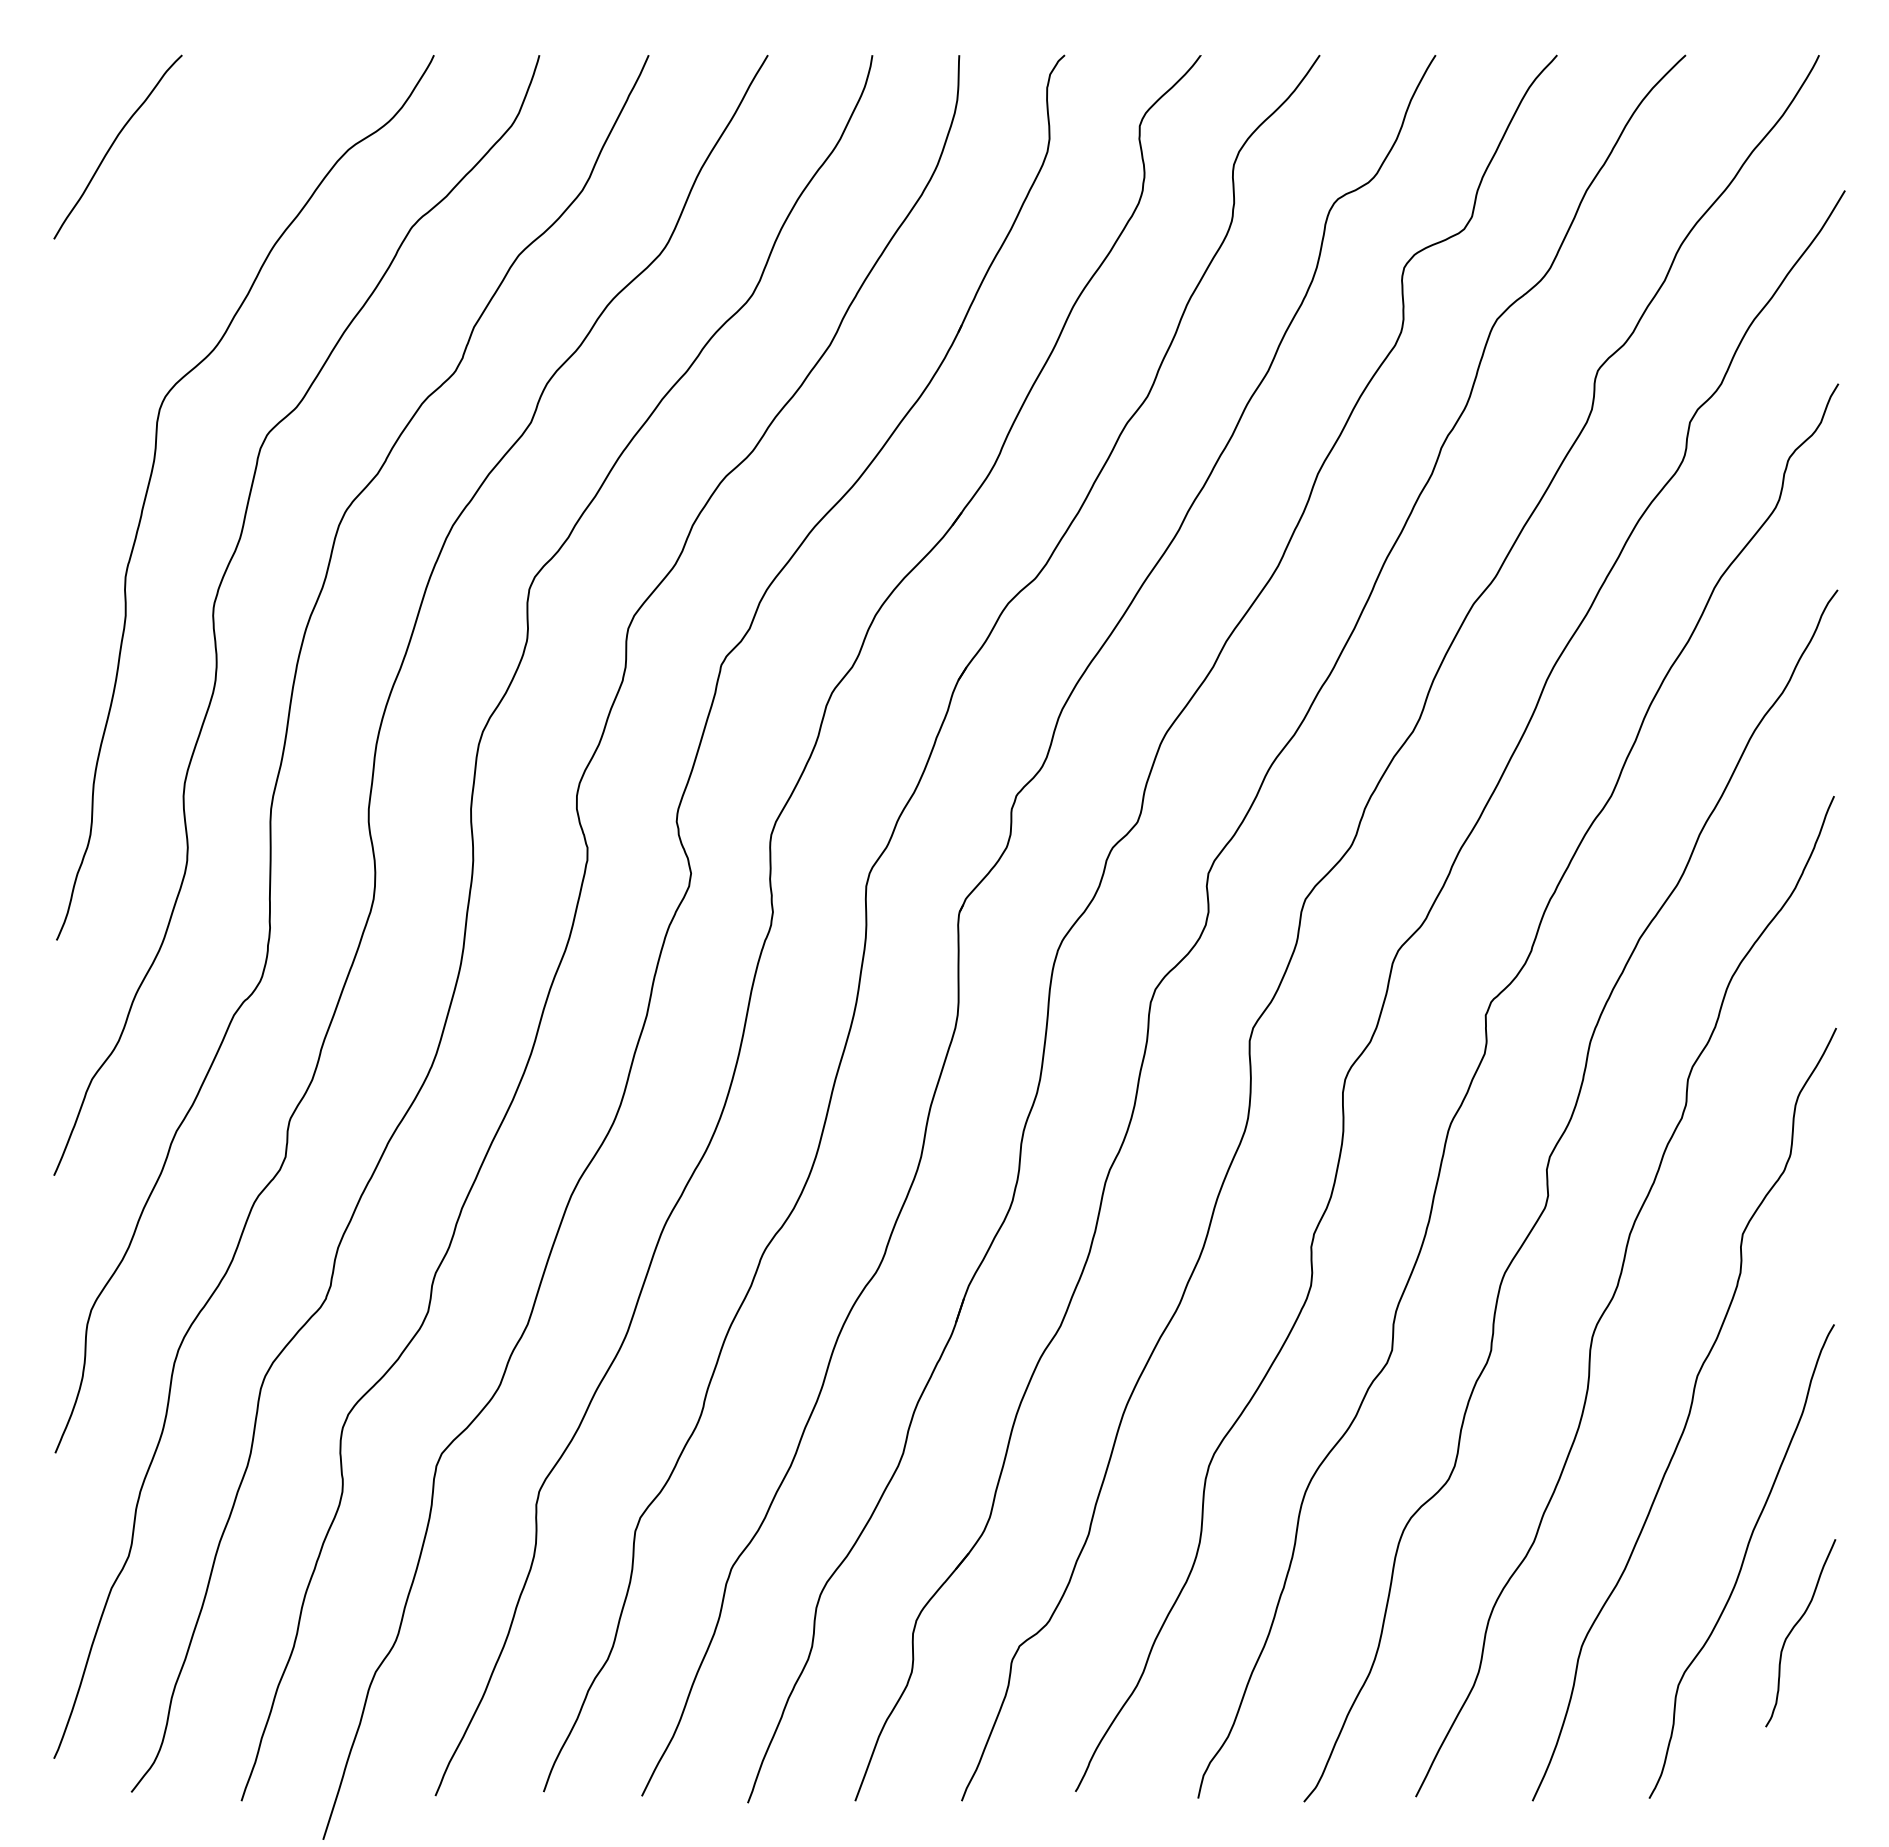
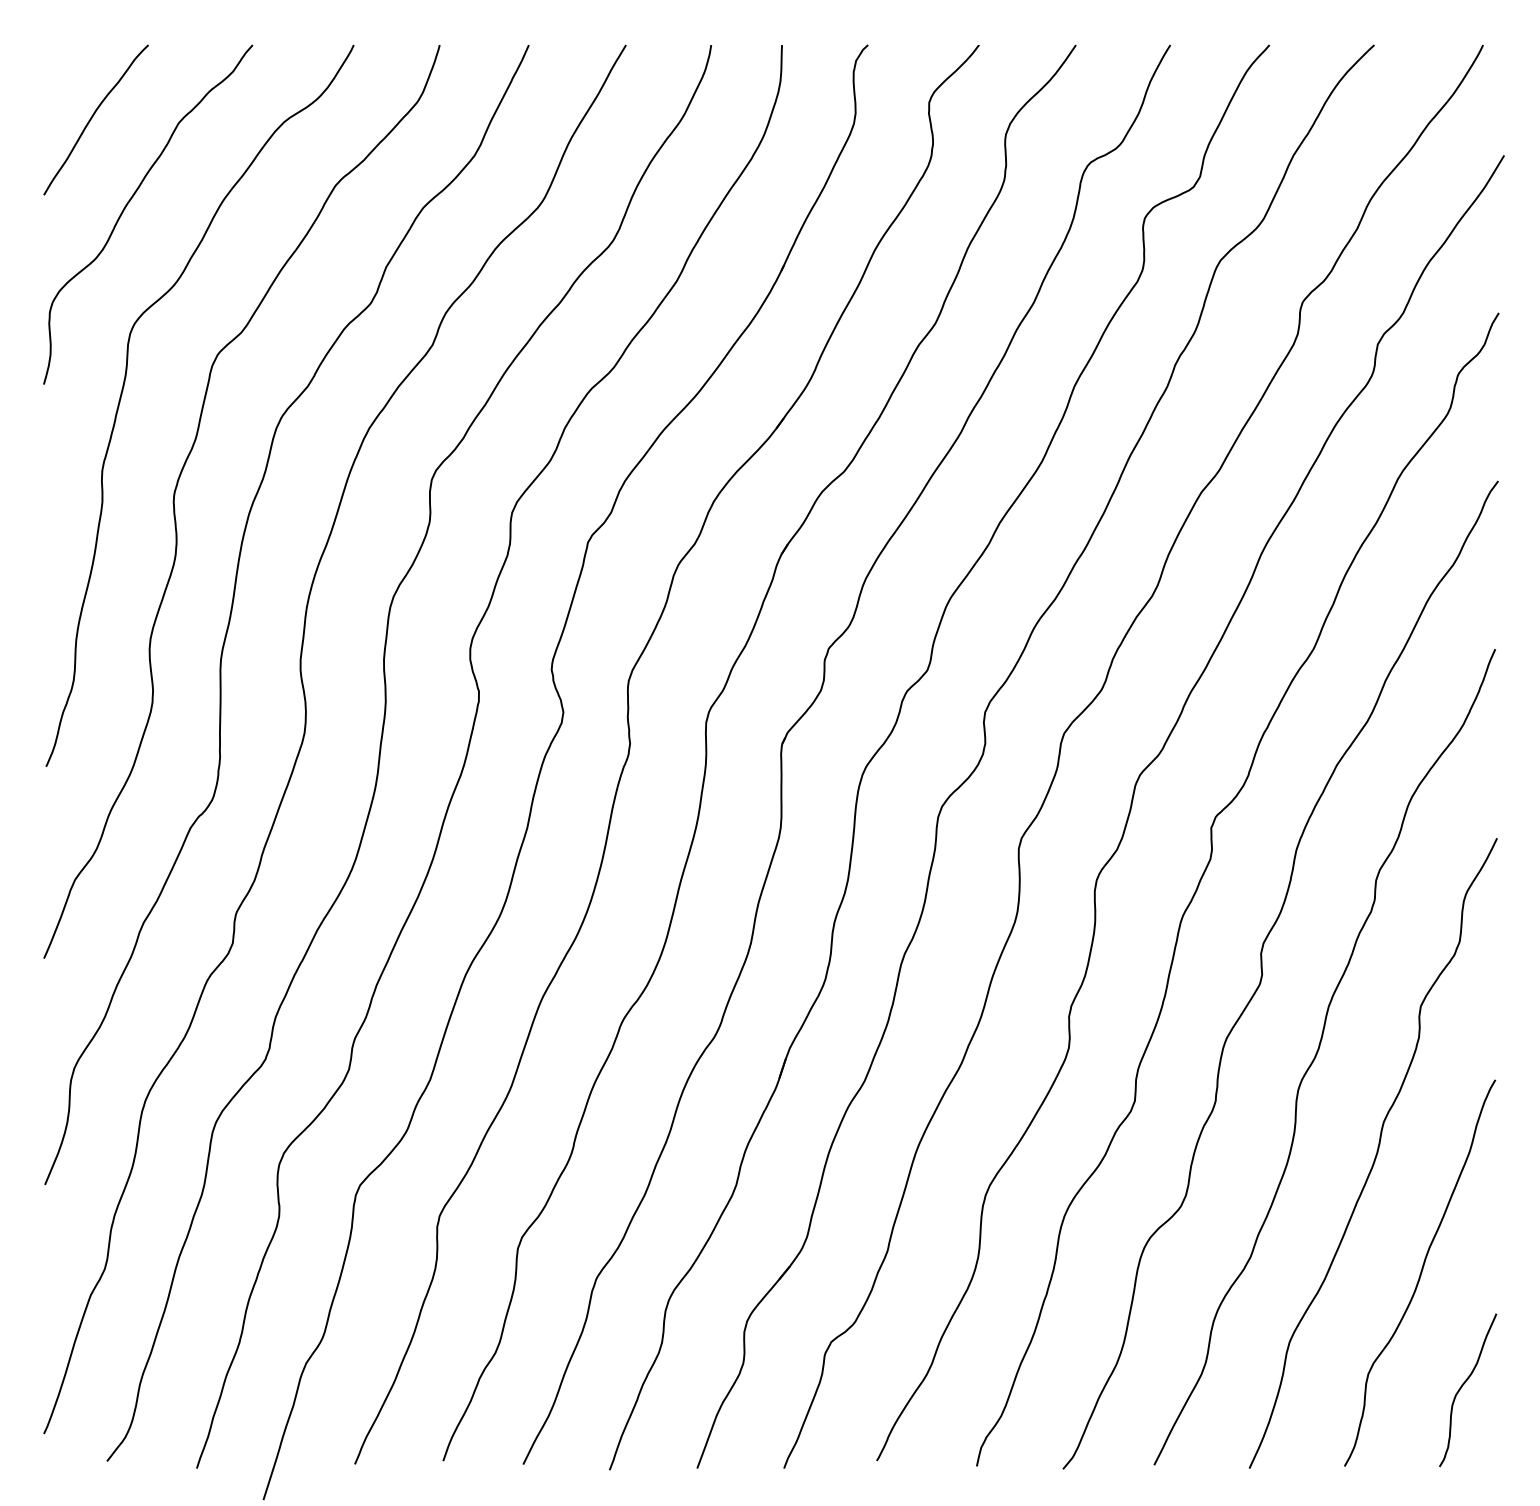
curve: (159, 247) -> (129, 201), added
curve: (1793, 1629) -> (1462, 1387), moved

